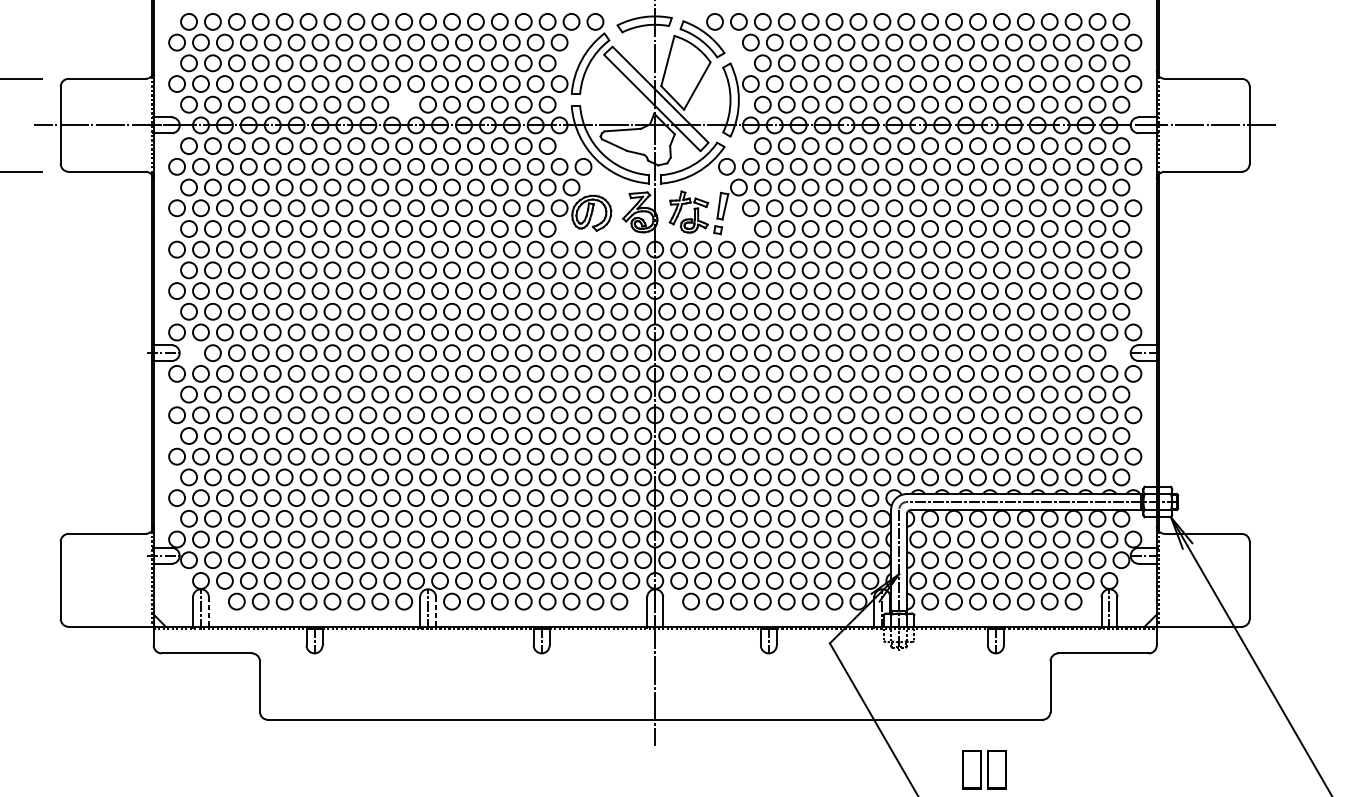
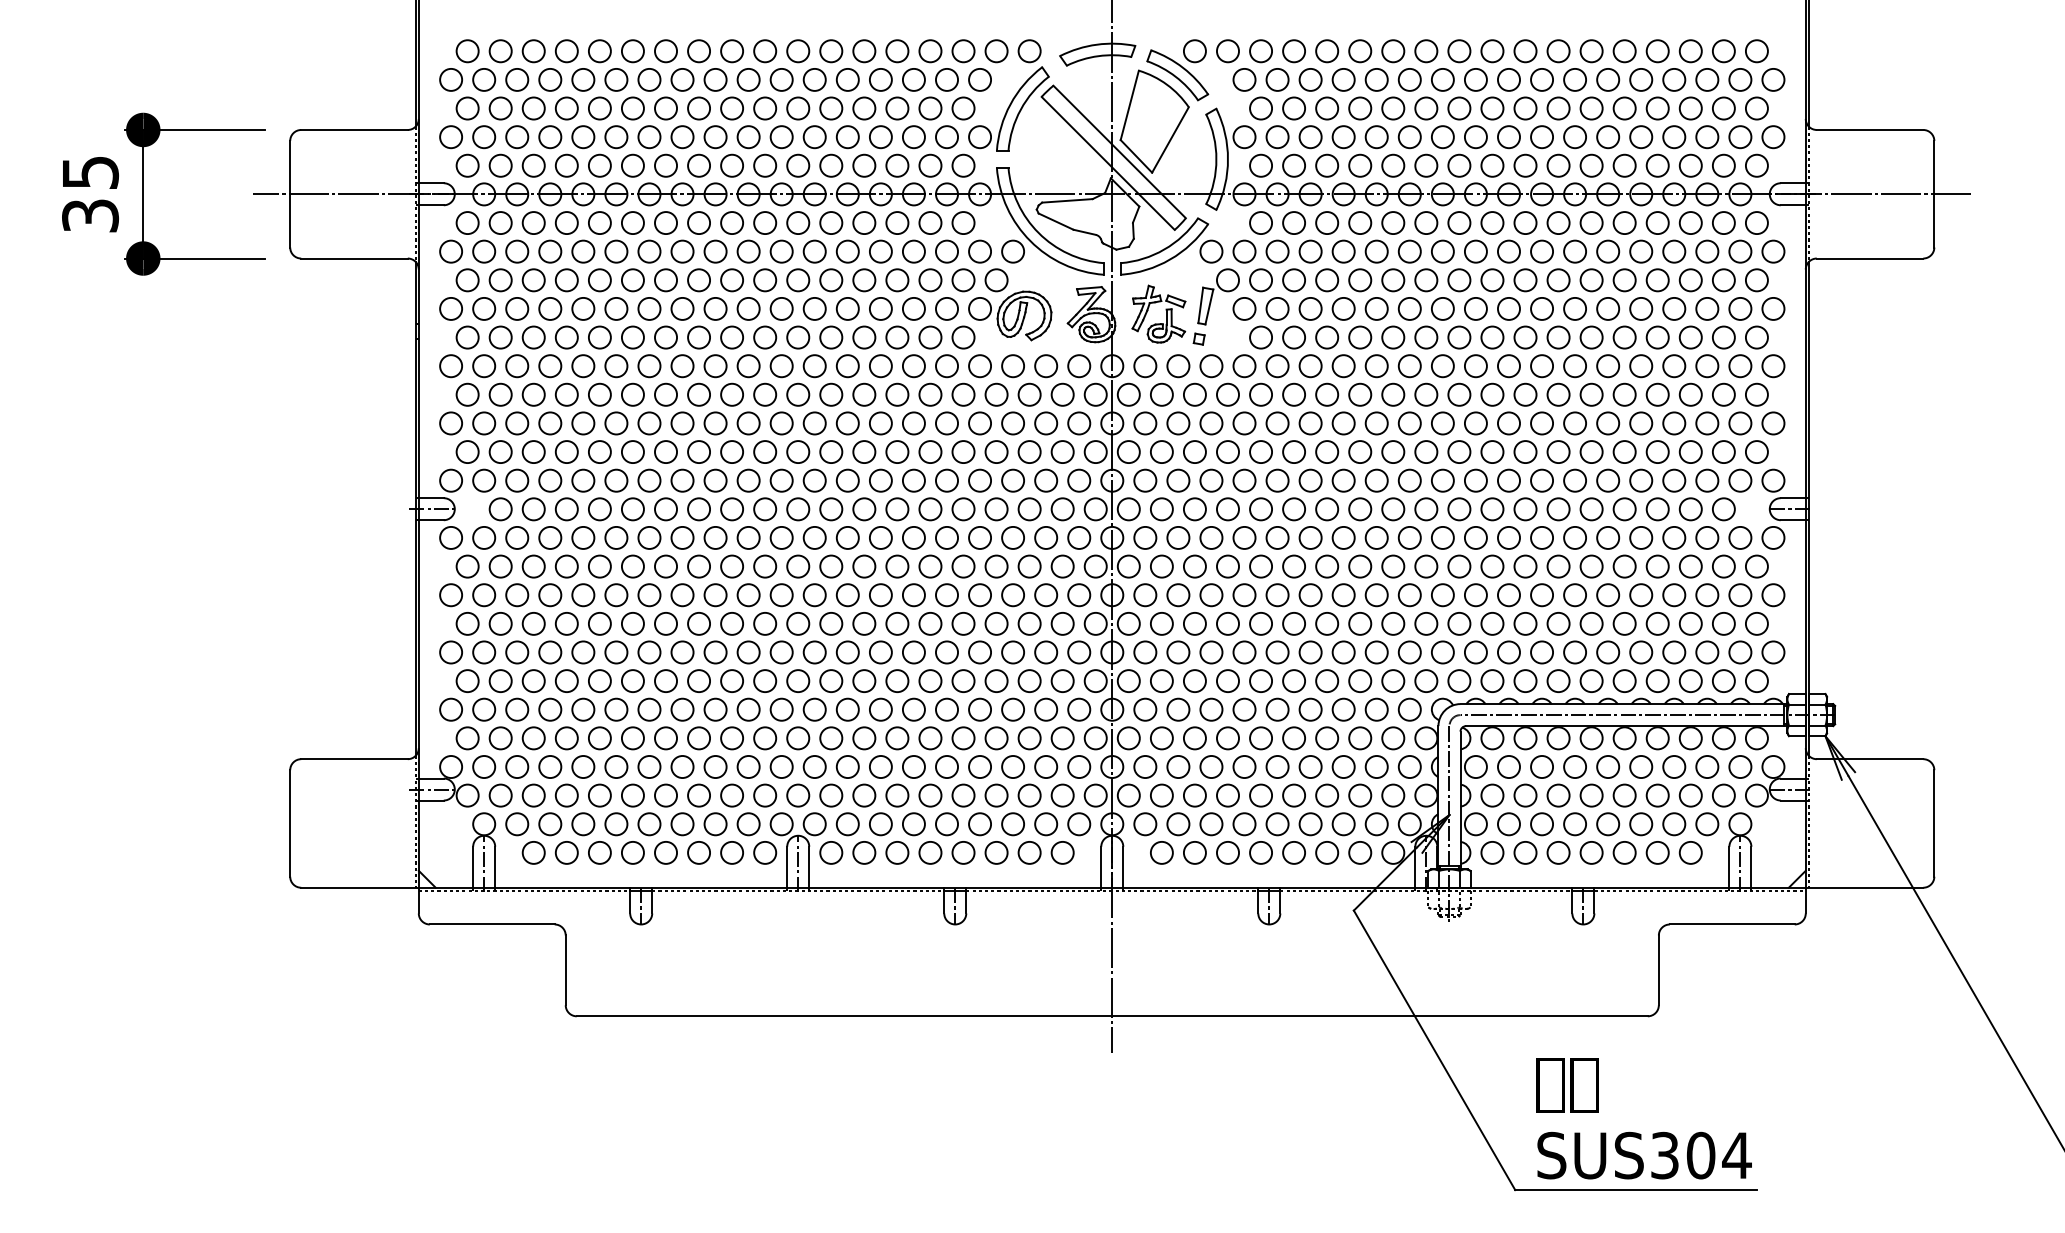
circle: (404, 104) -> (765, 165), added
line: (209, 612) -> (495, 867), dashed -> solid
line: (436, 612) -> (809, 867), dashed -> solid

